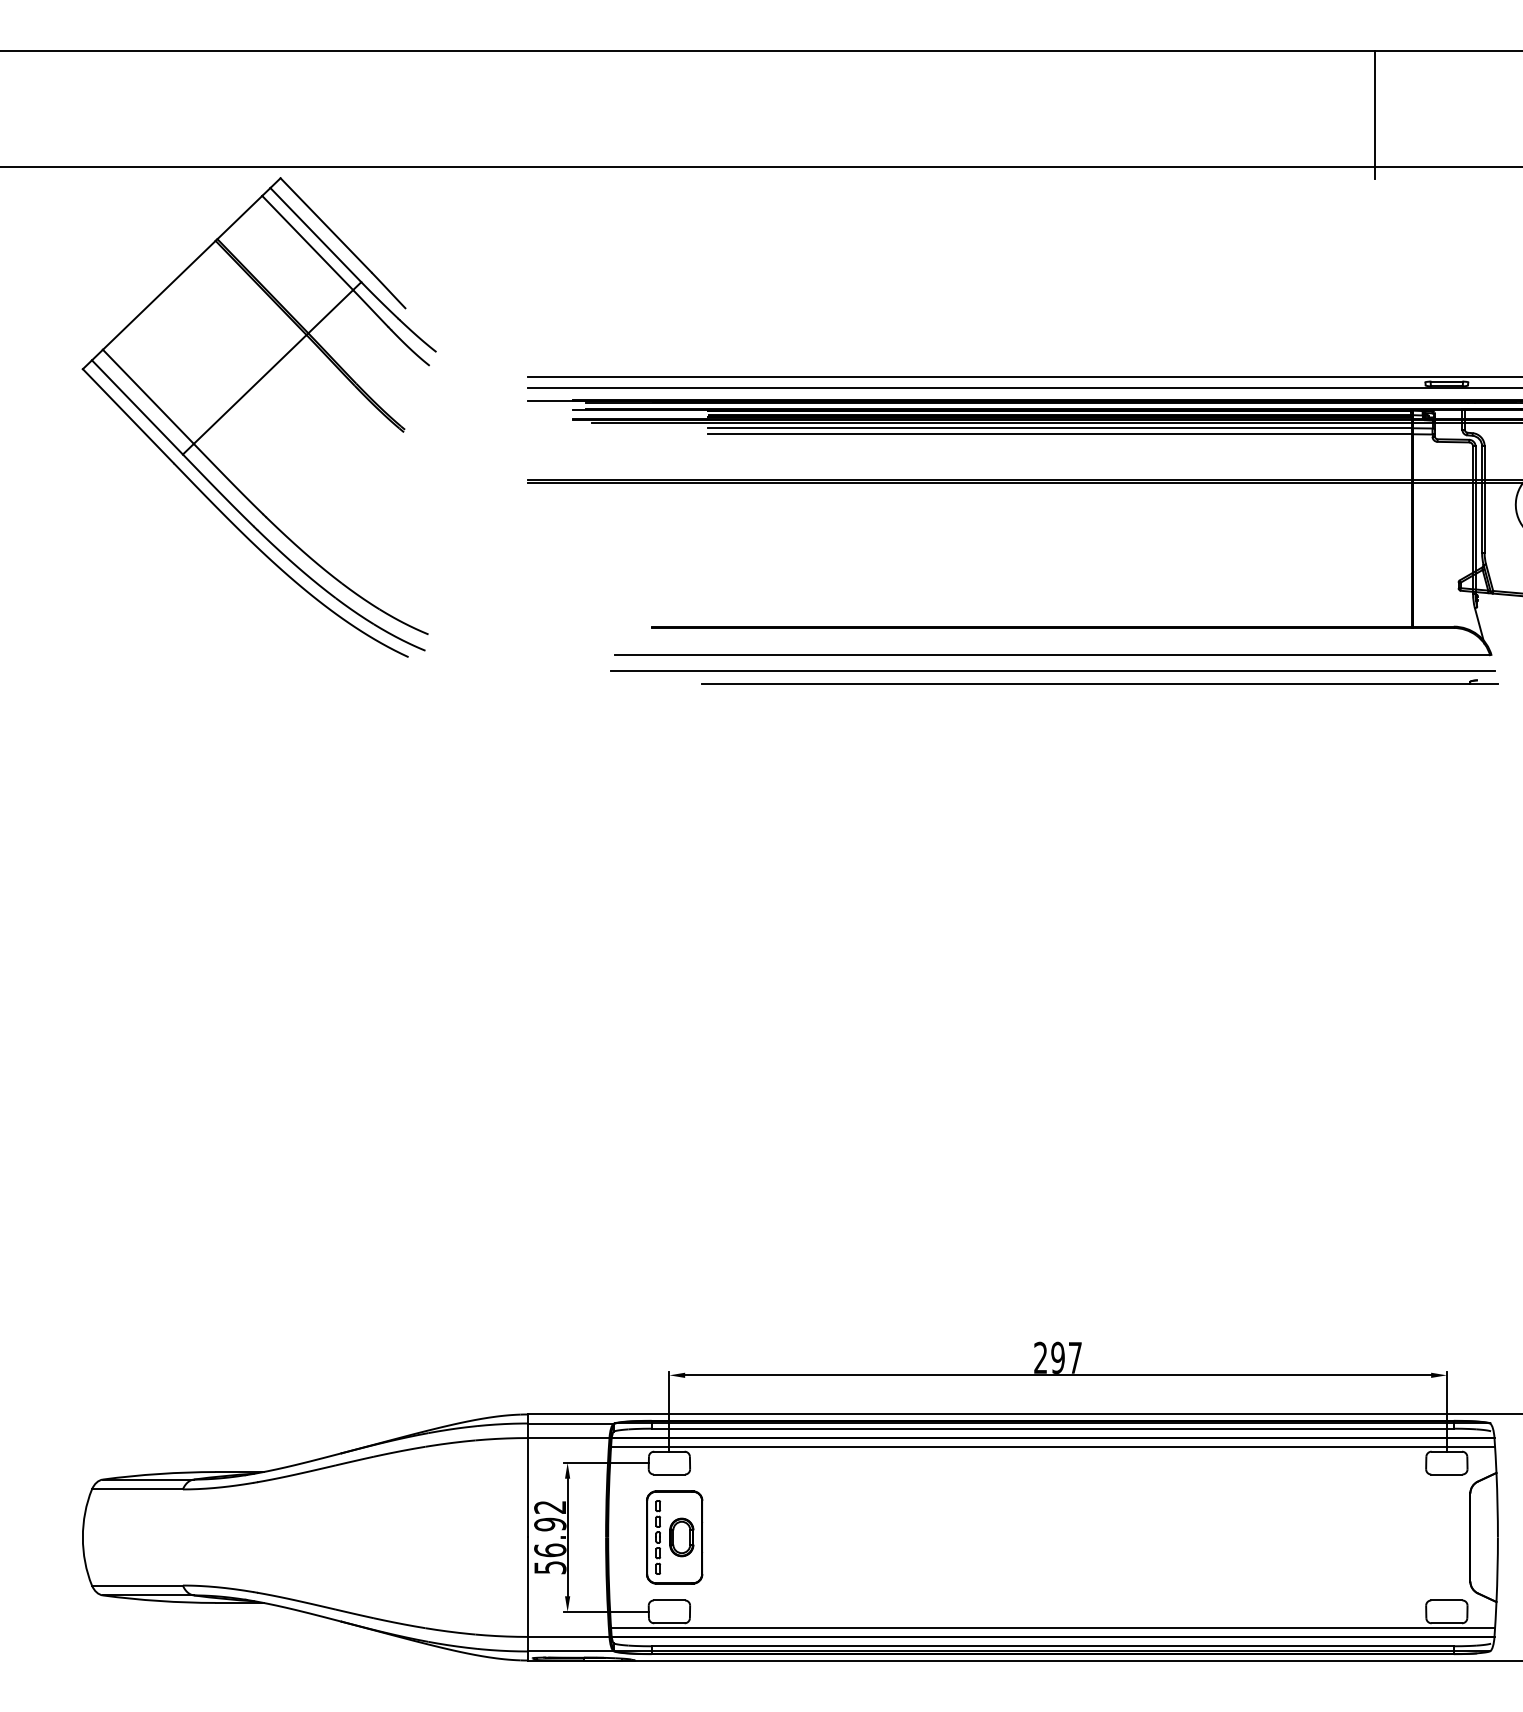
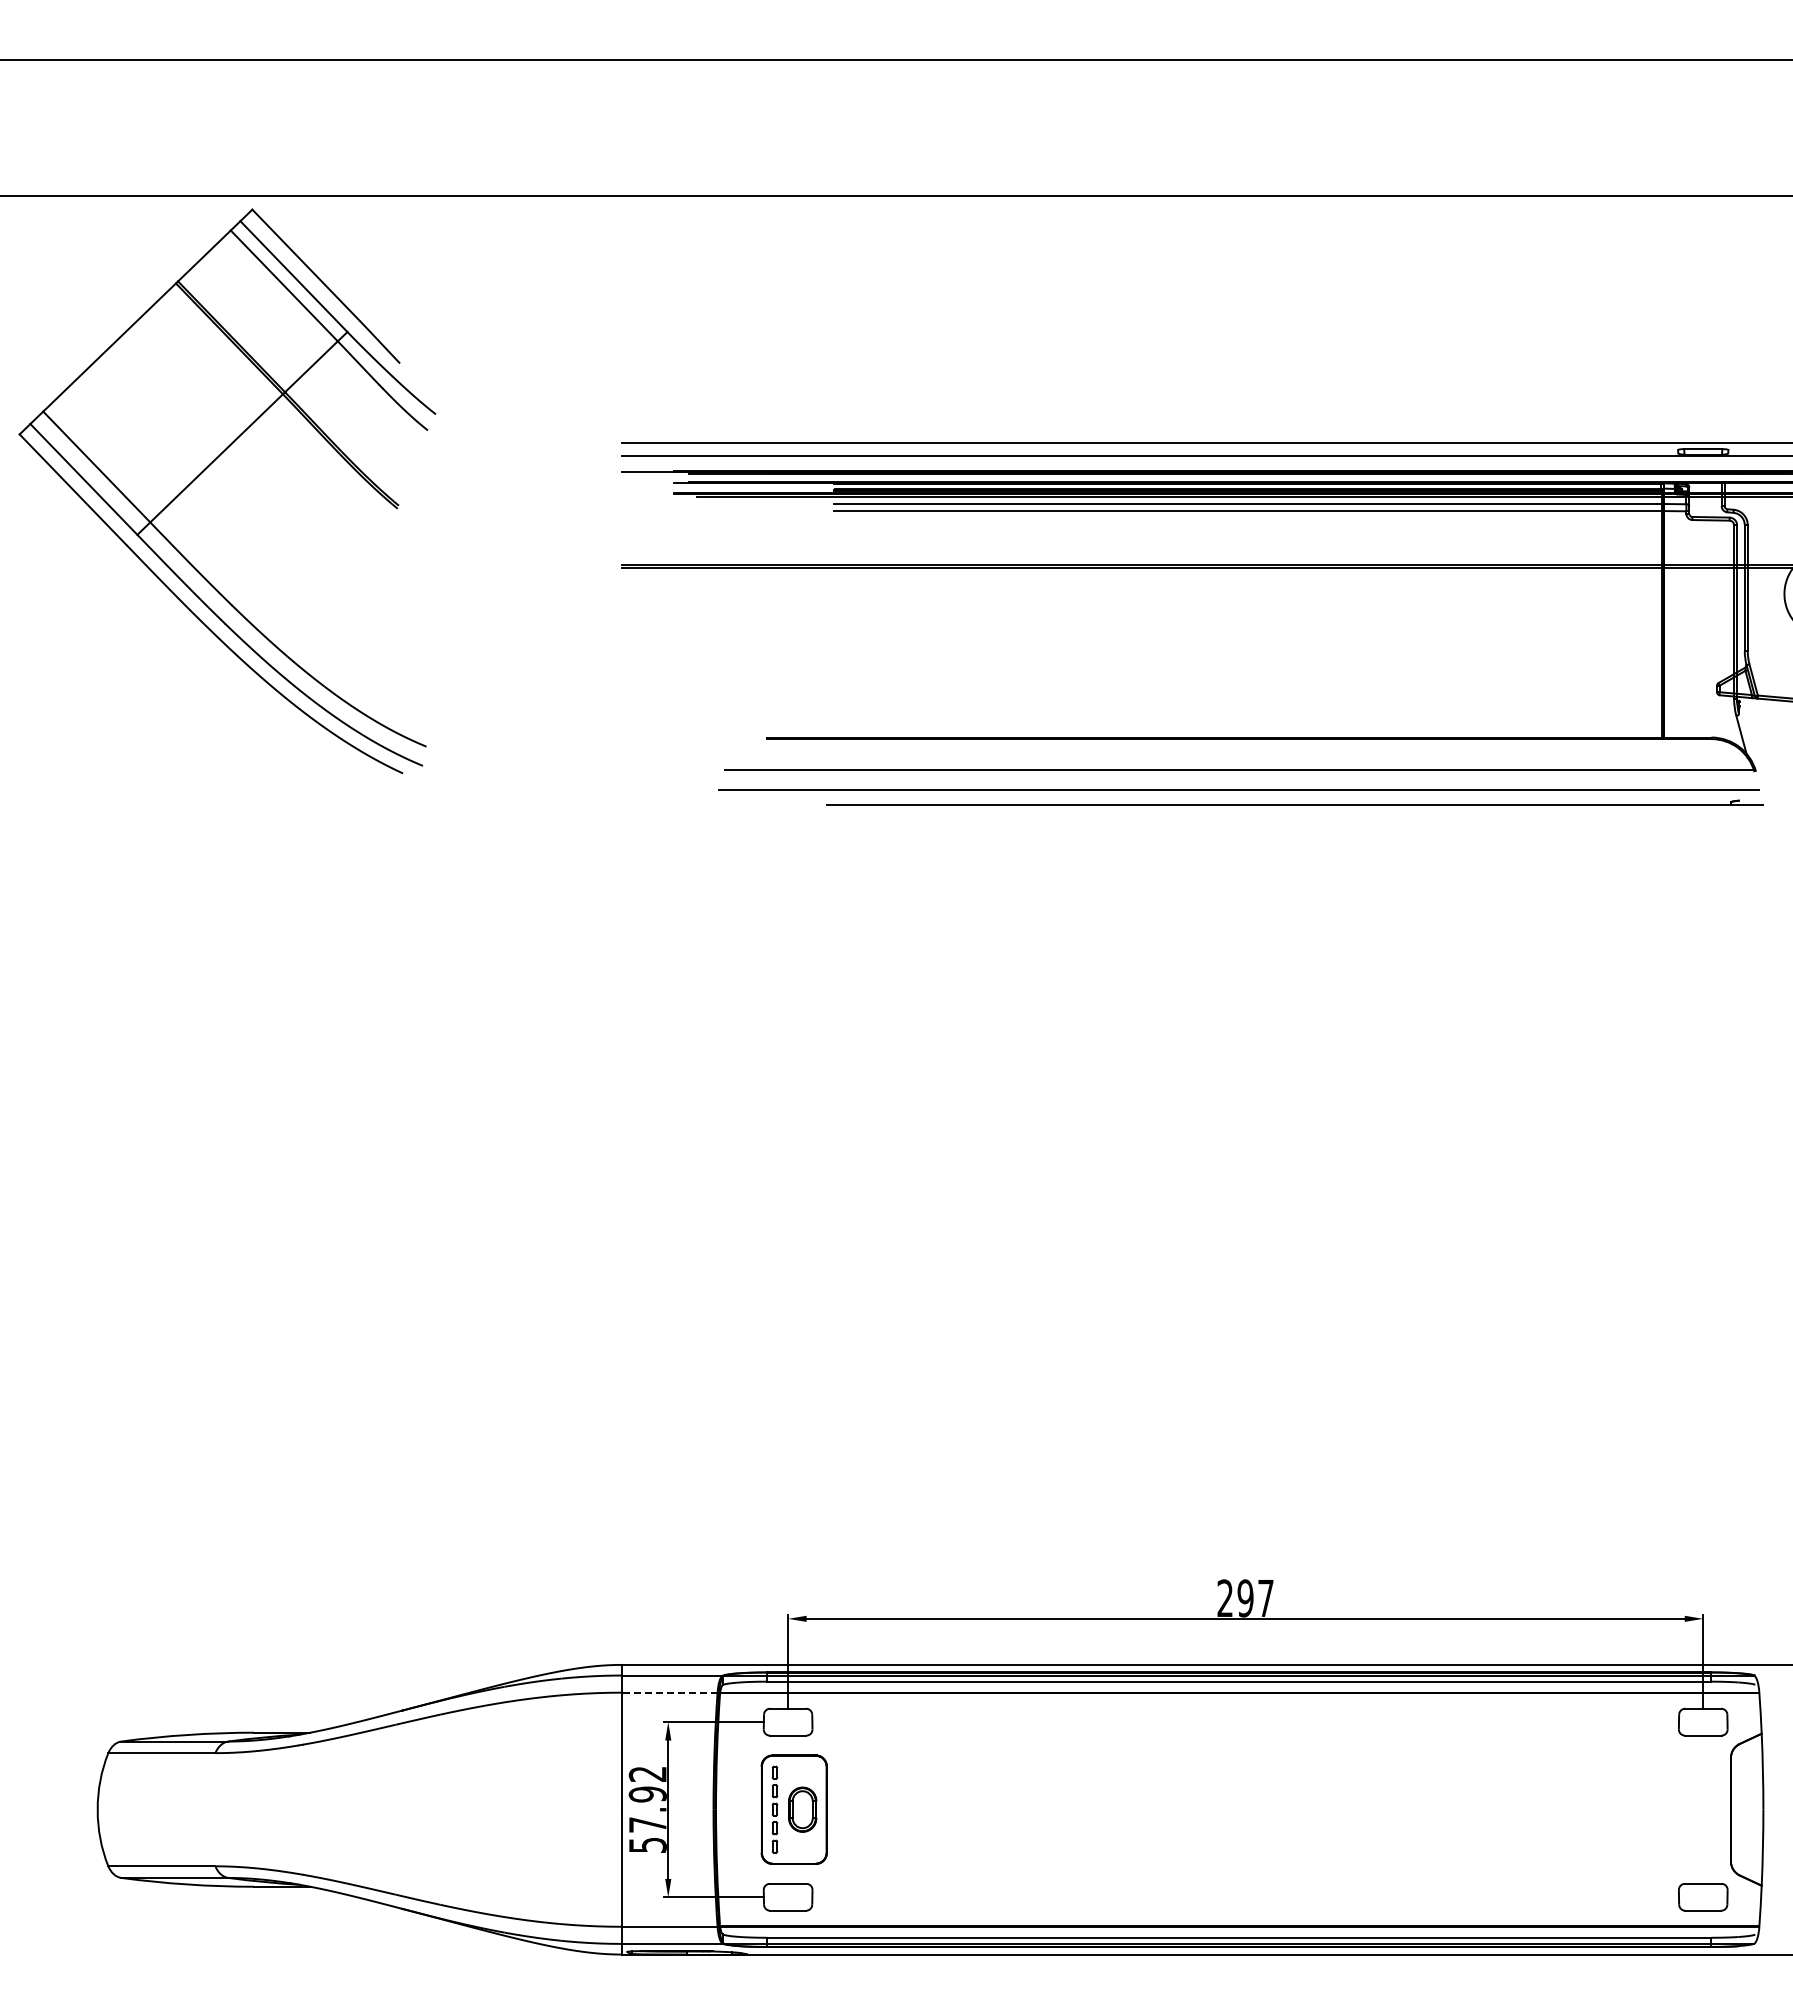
line: (1374, 115) -> (1618, 135), removed
part: (241, 398) -> (206, 469), moved
line: (568, 1437) -> (669, 1692), solid -> dashed
line: (1052, 1447) -> (1239, 1703), removed
text: (549, 1550) -> (647, 1824), 56.92 -> 57.92
line: (1052, 1628) -> (1239, 1916), removed

